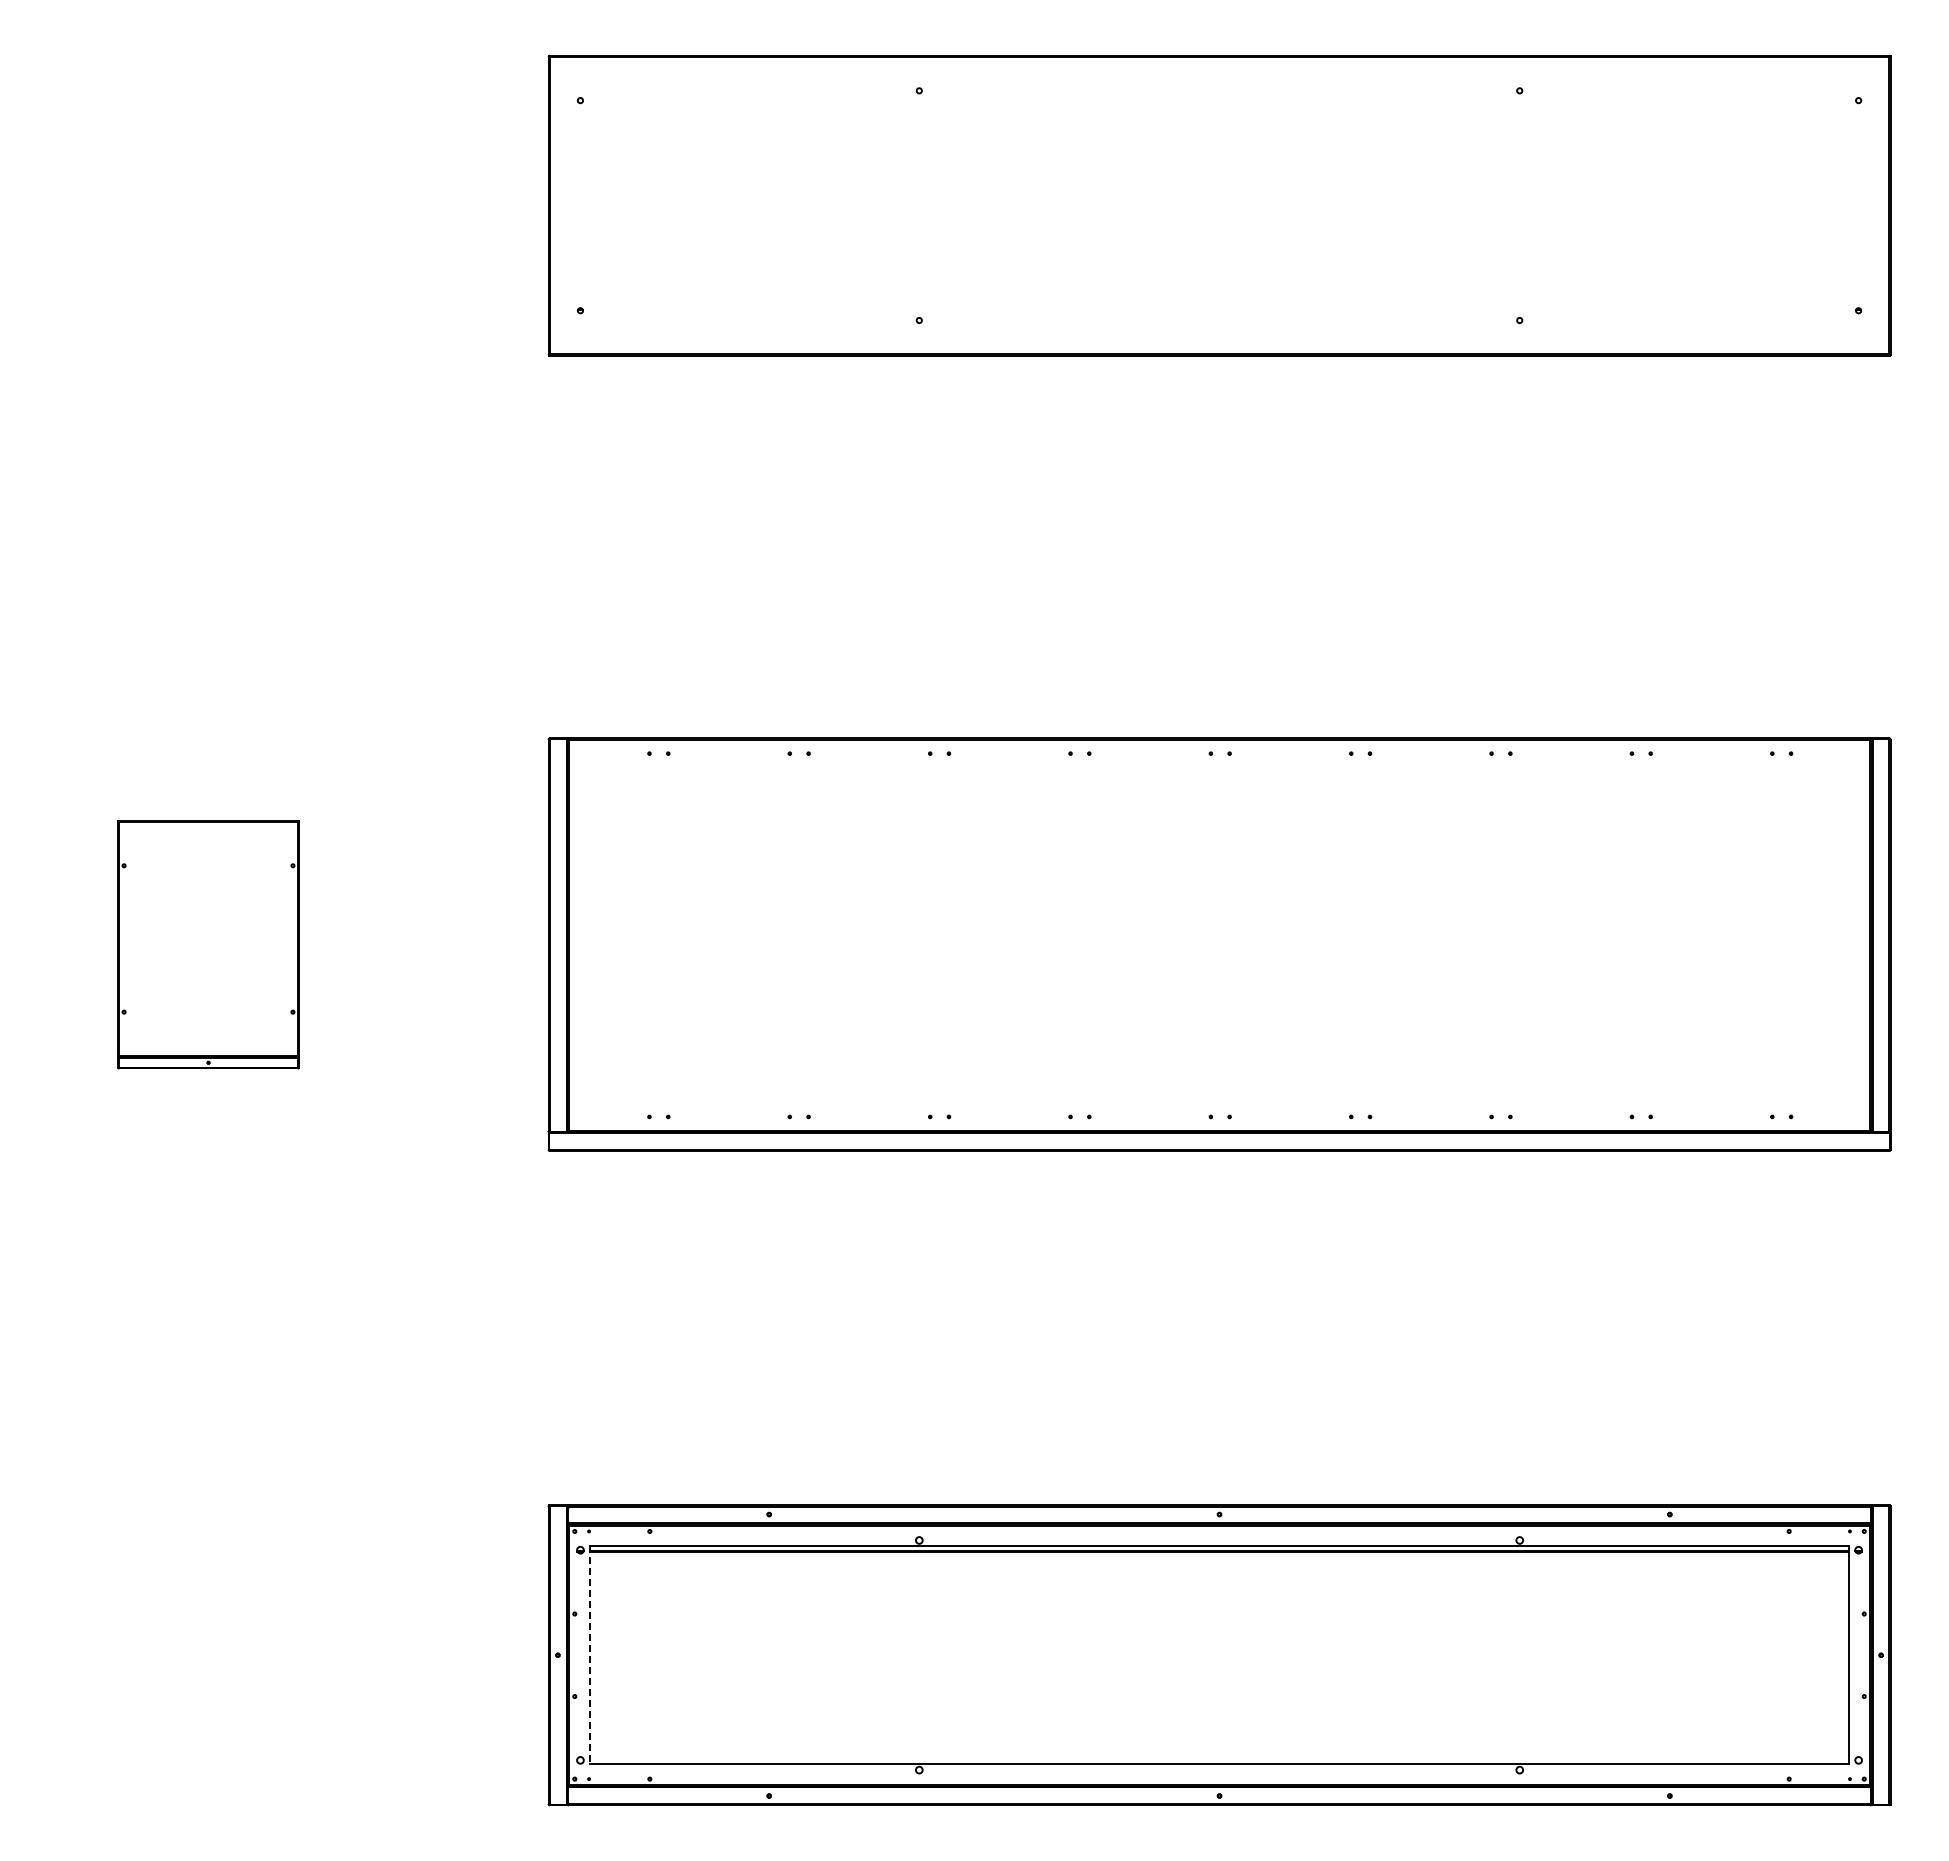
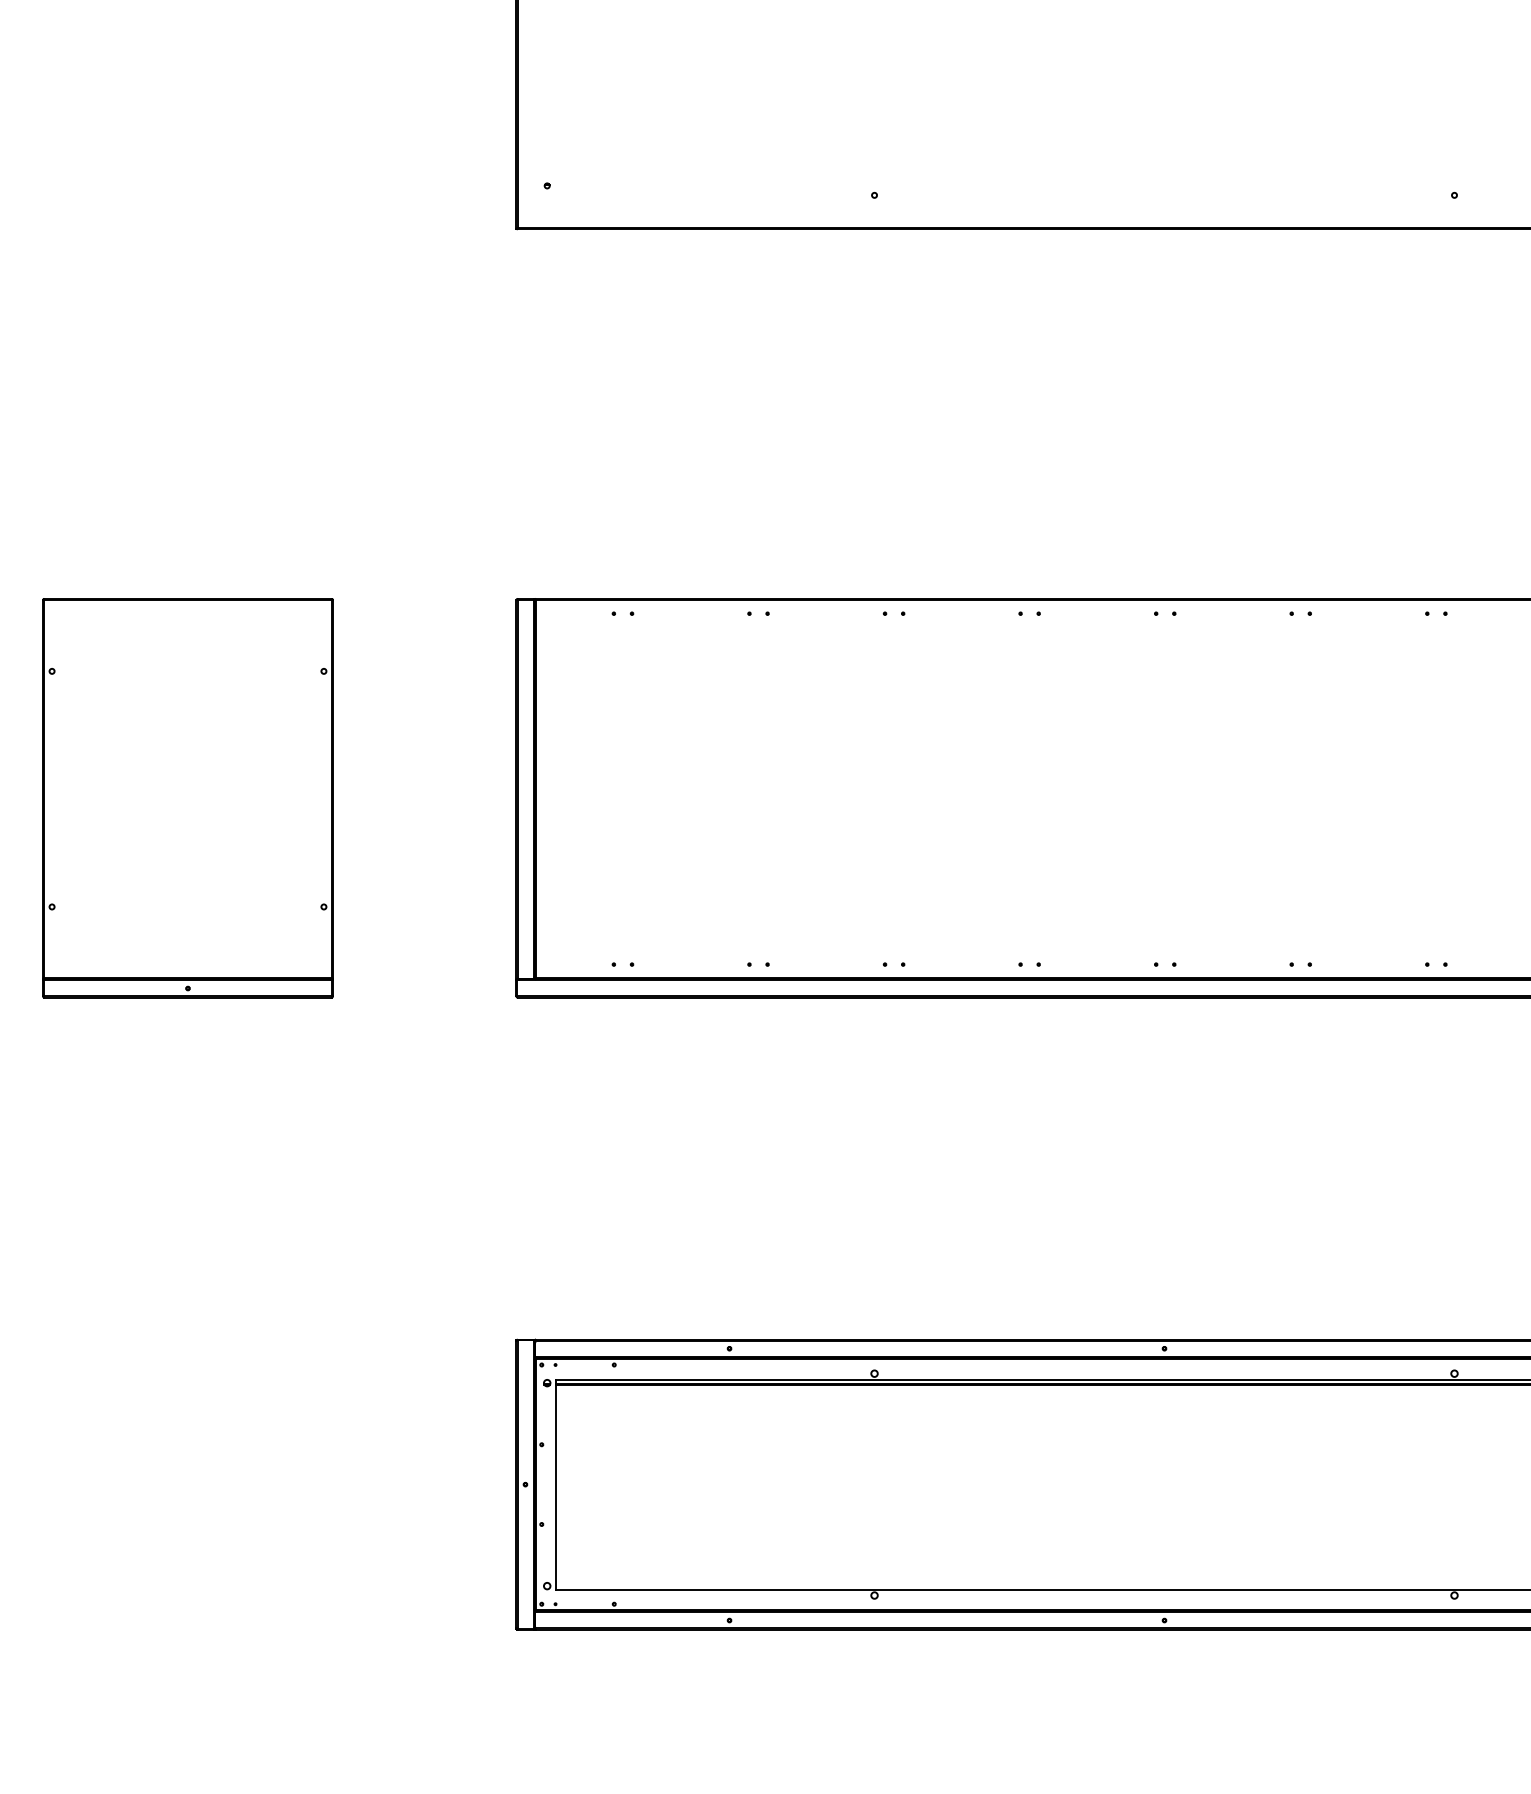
part: (208, 944) -> (187, 798), size x1.67
line: (589, 1655) -> (555, 1484), dashed -> solid

